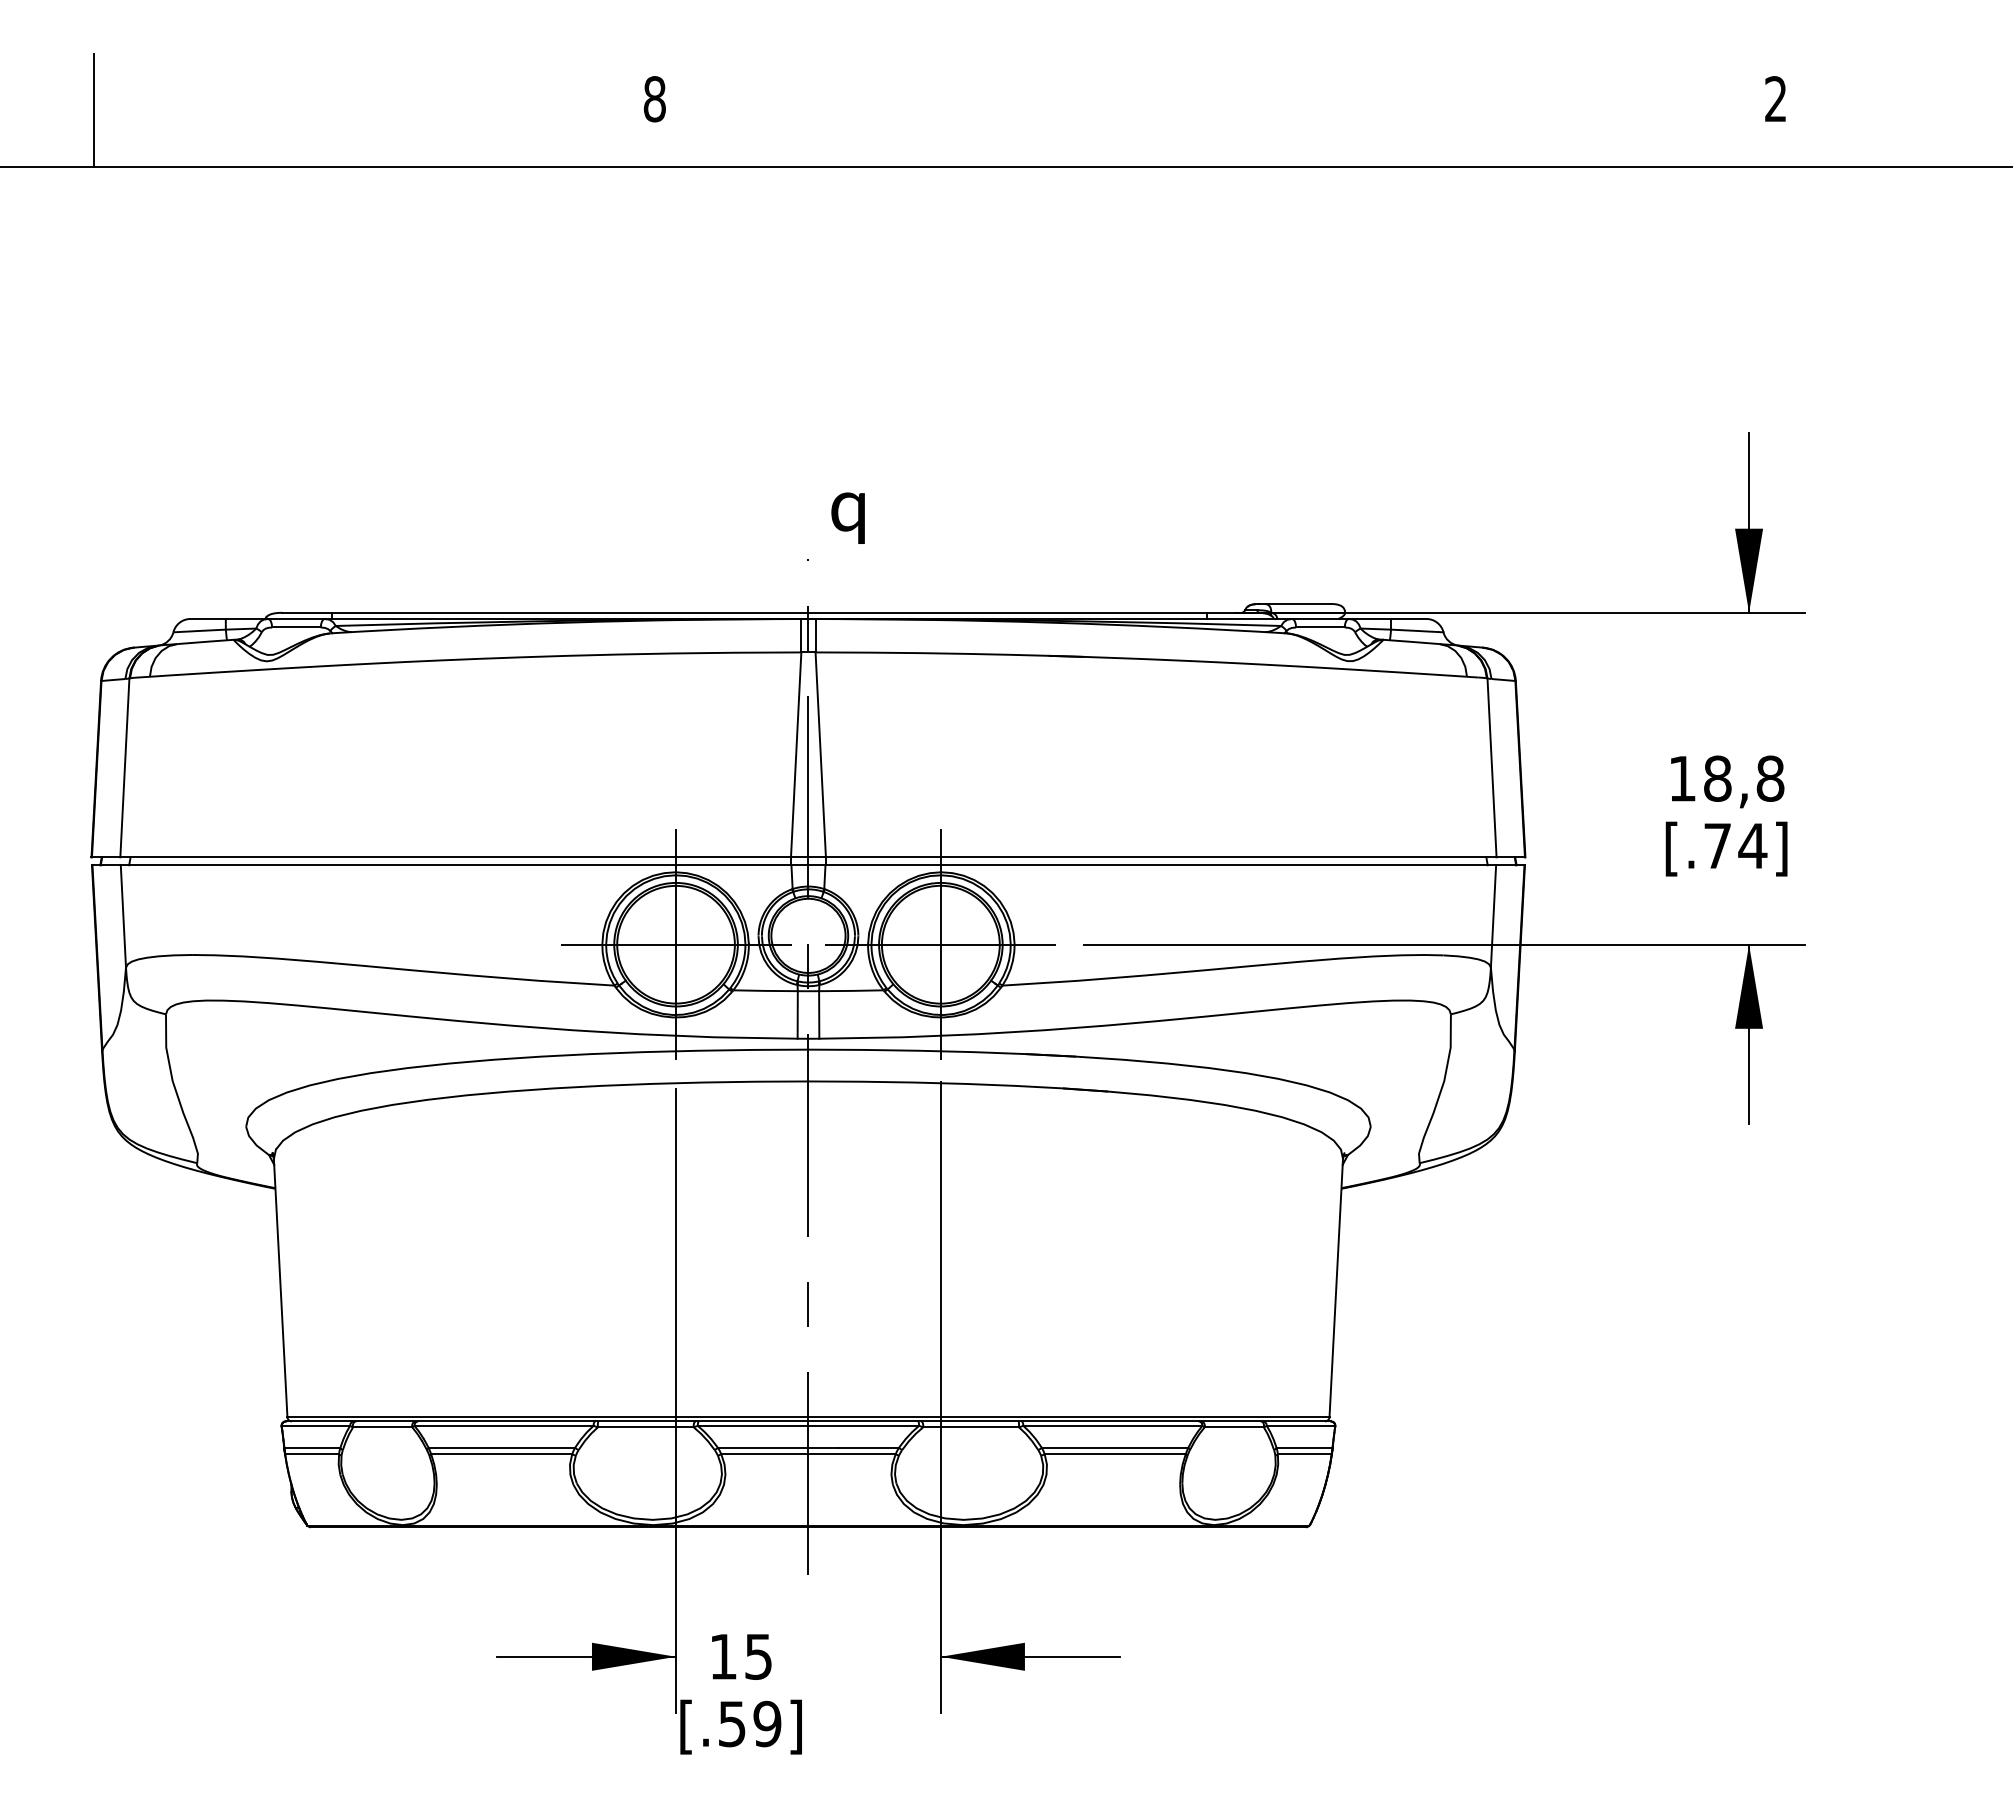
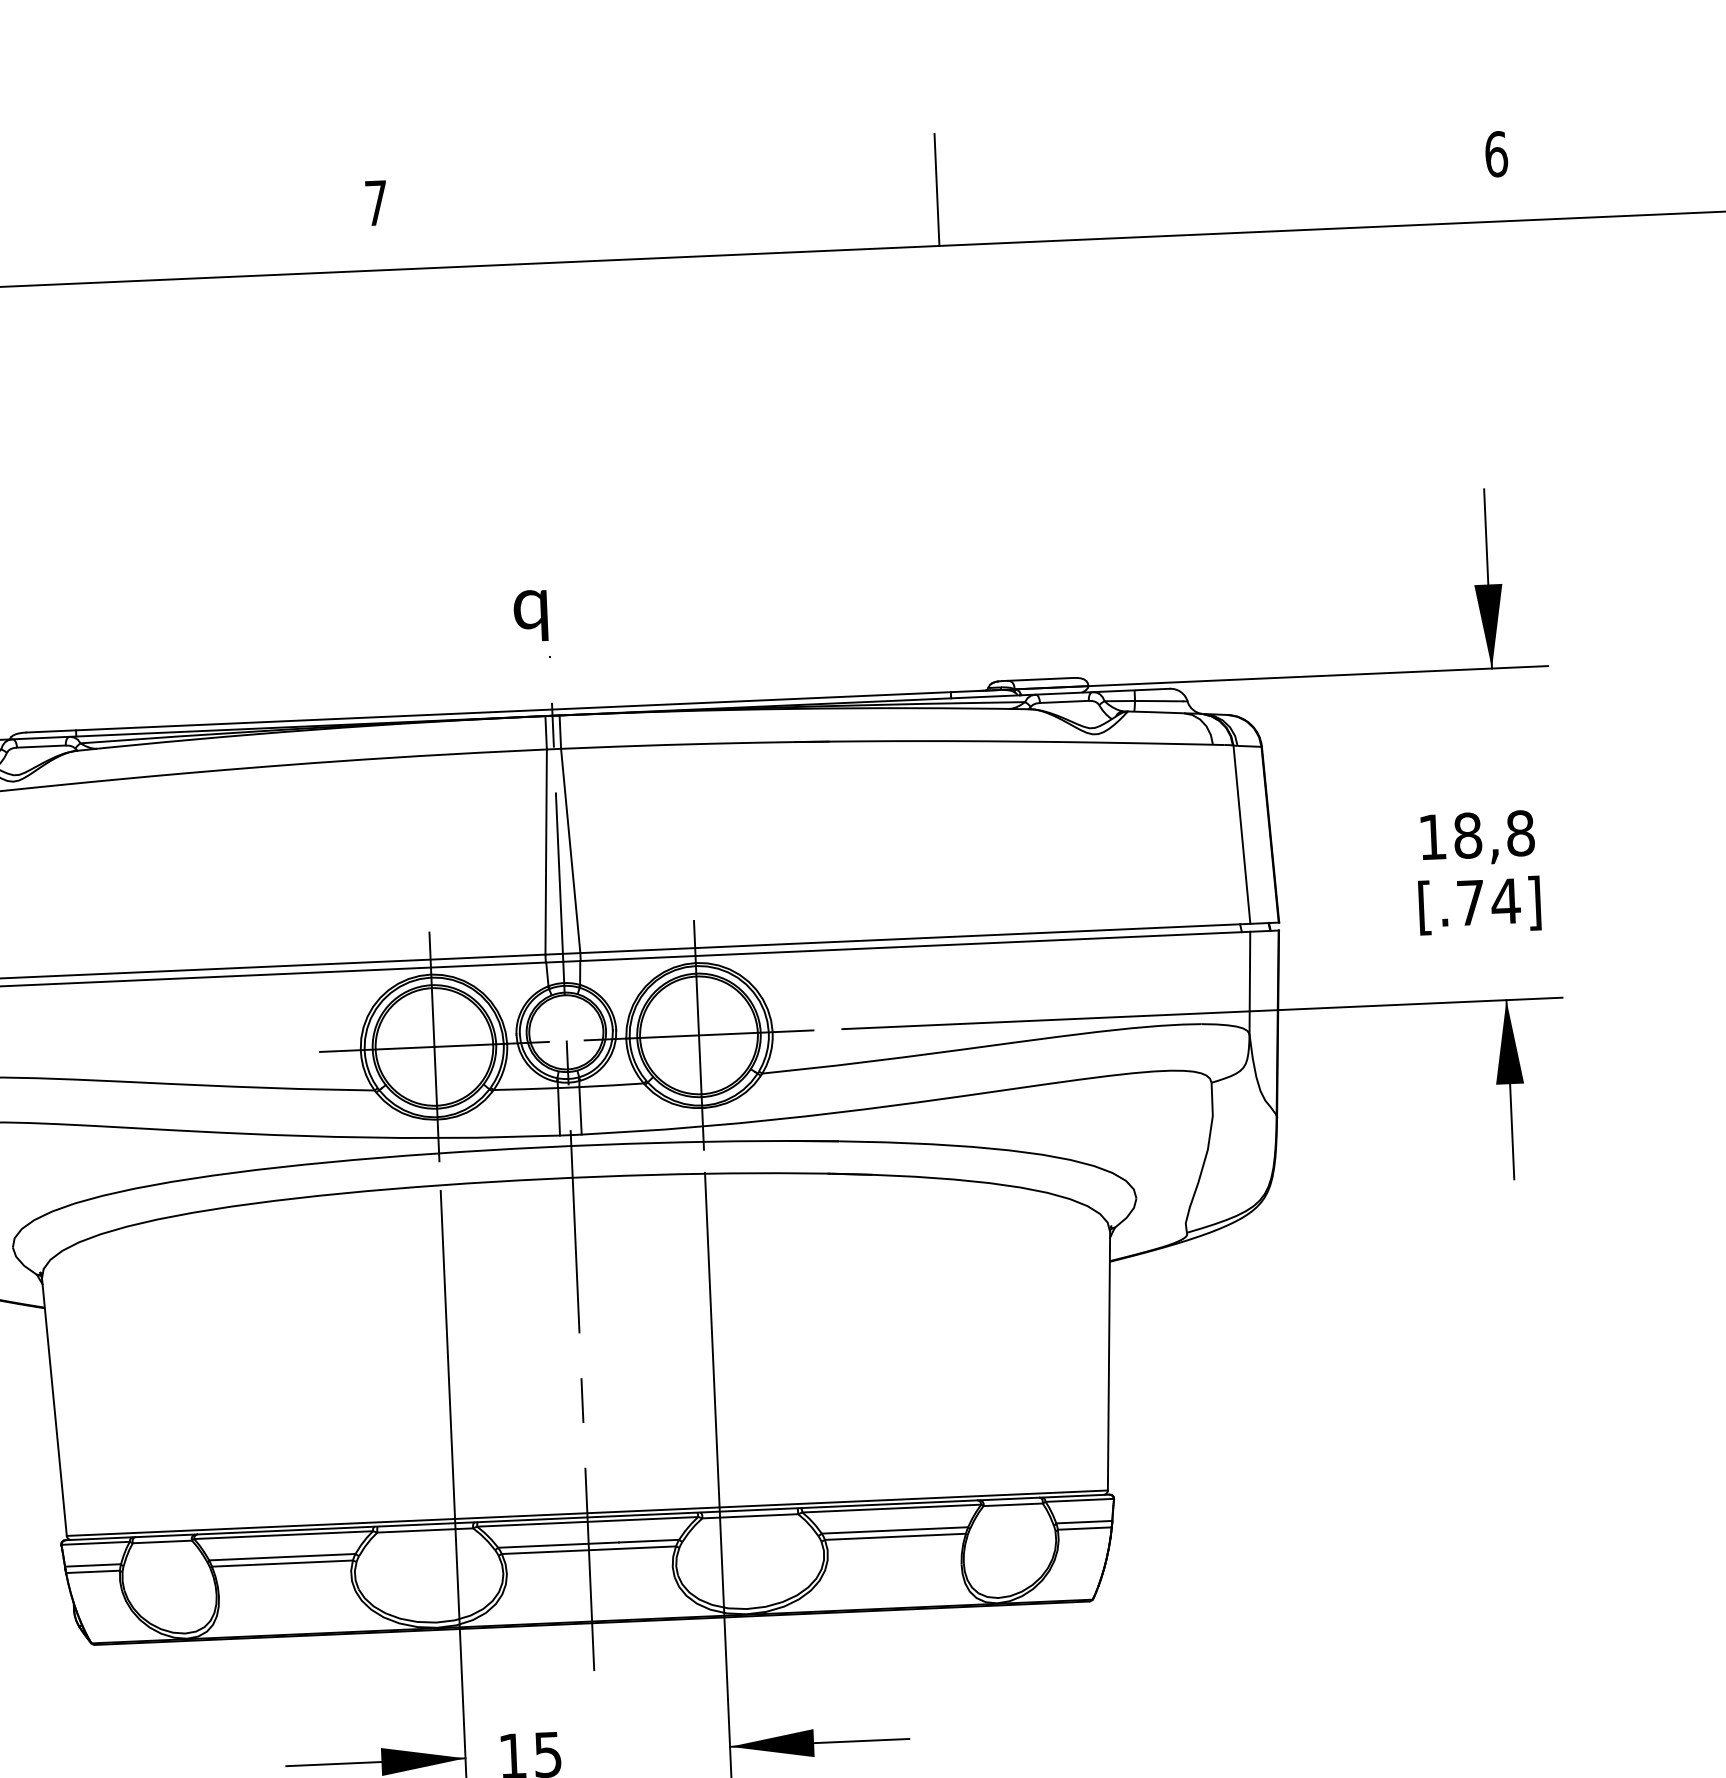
text: (654, 99) -> (376, 203), 8 -> 7
text: (1776, 99) -> (1496, 154), 2 -> 6
line: (1215, 110) -> (936, 189), added
text: (847, 517) -> (530, 615), moved

